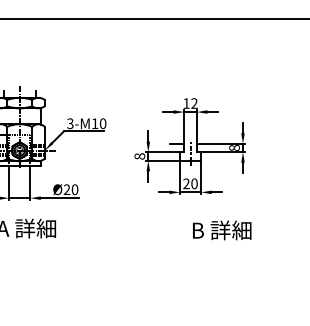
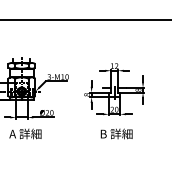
text: (221, 229) -> (116, 133), moved

